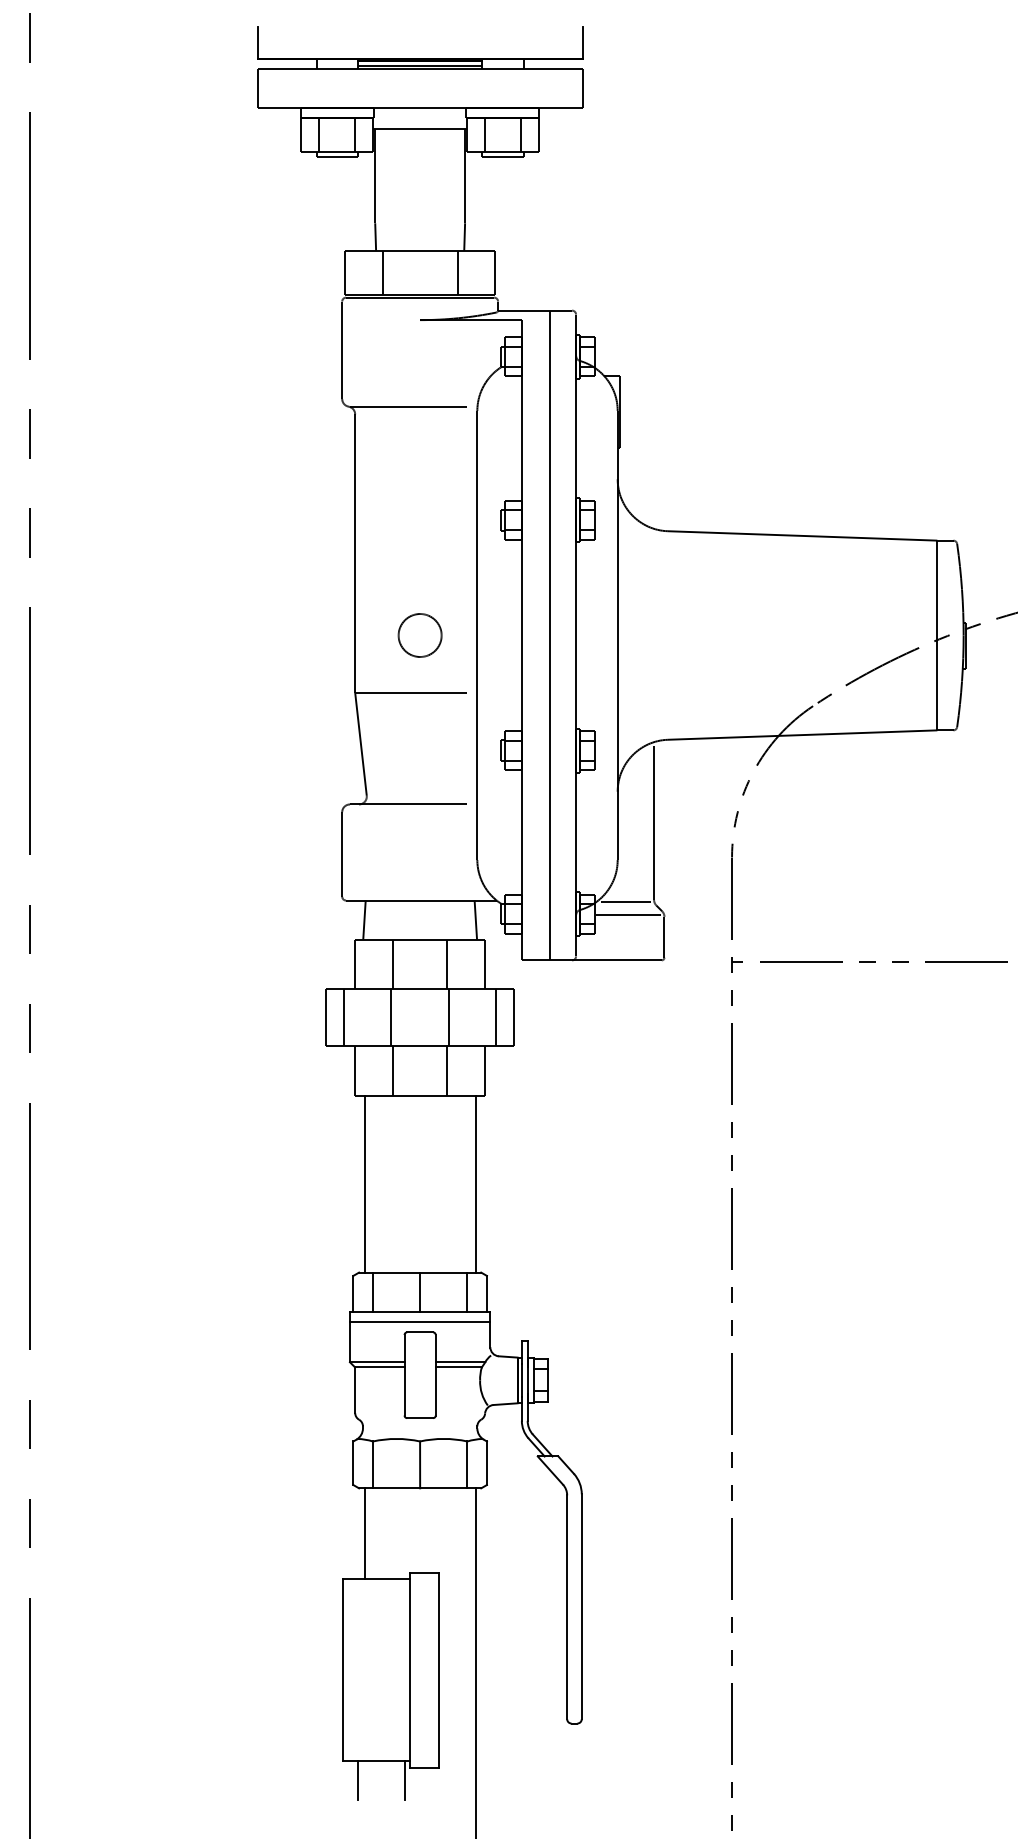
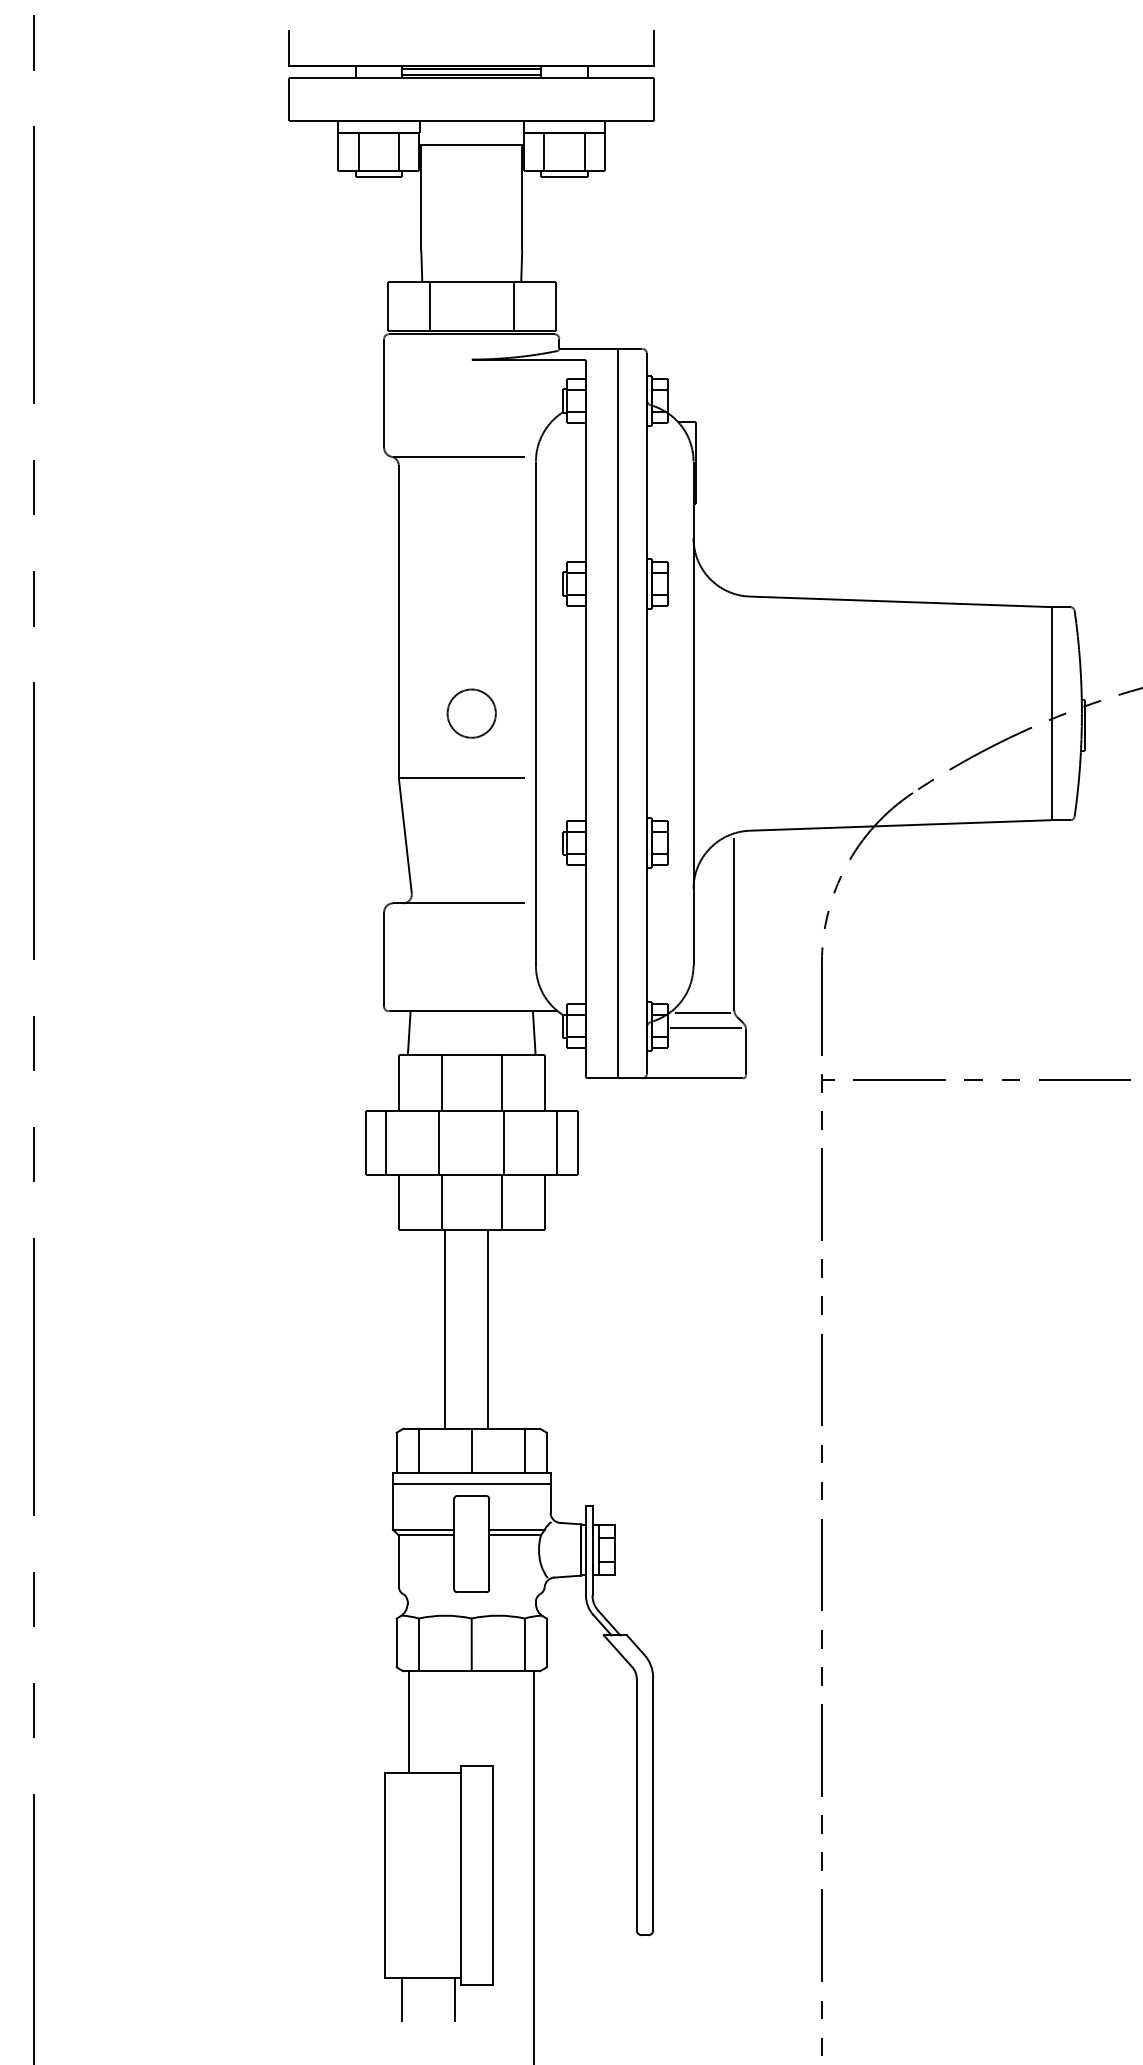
line: (364, 1184) -> (445, 1329), moved
line: (476, 1184) -> (488, 1329), moved

